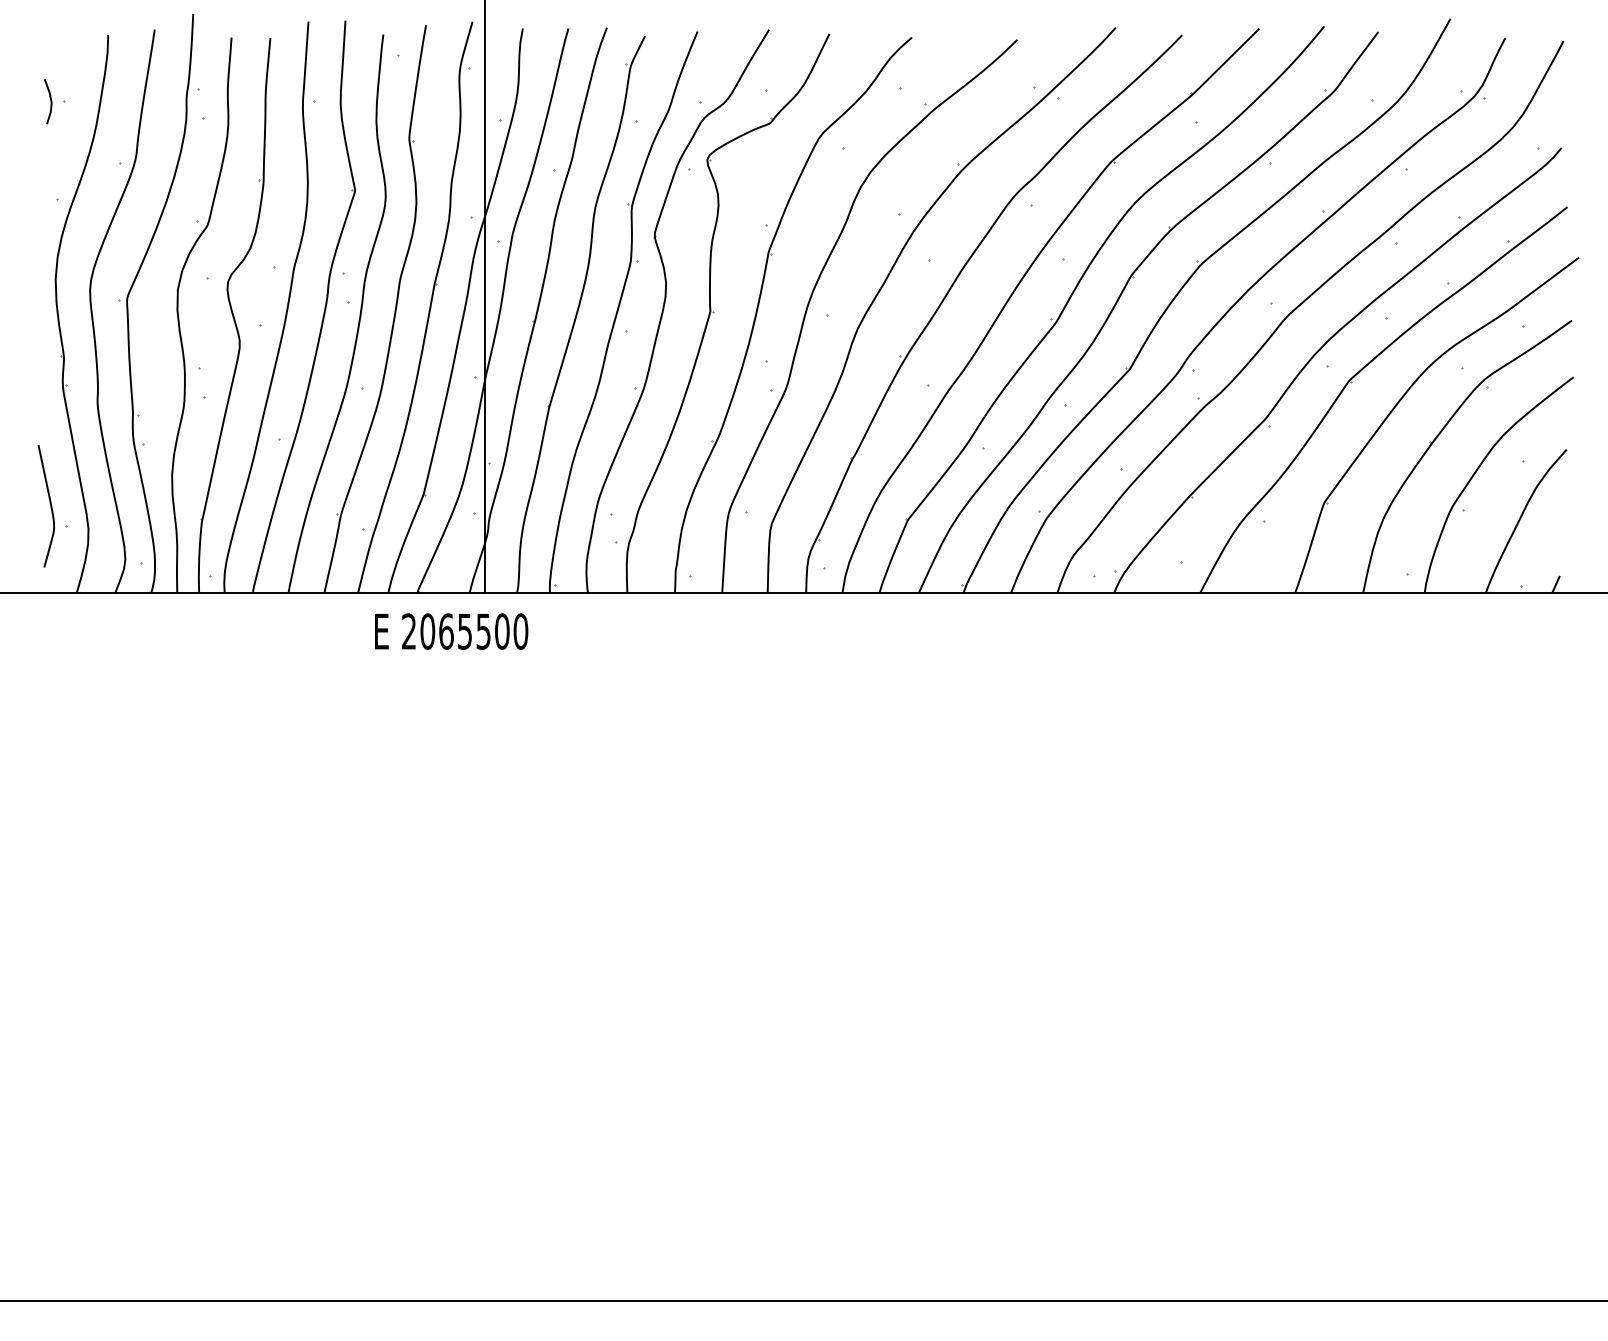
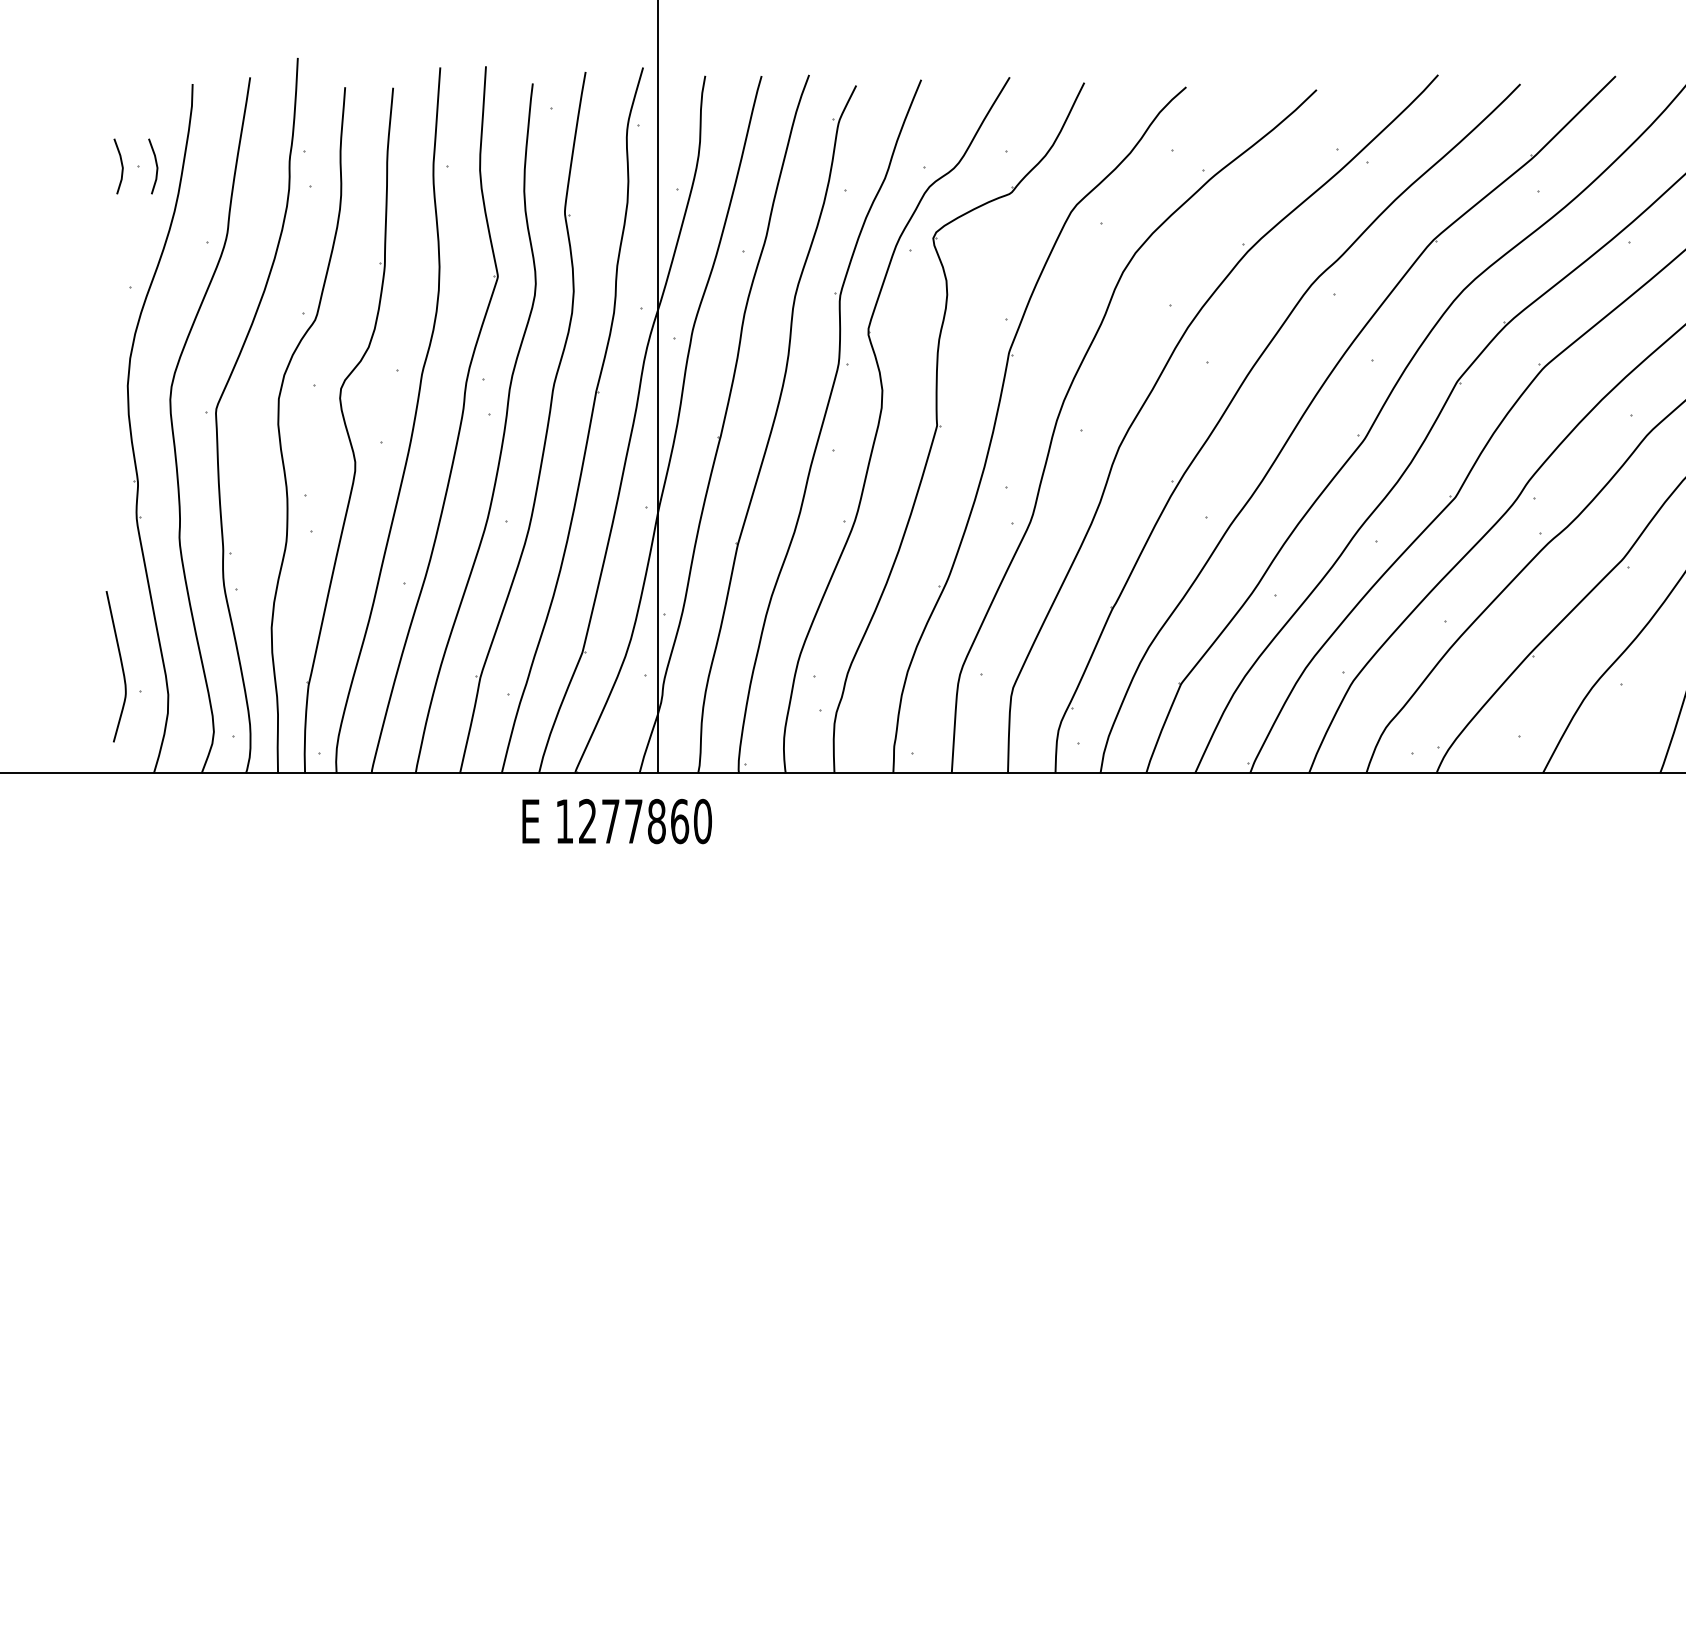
line: (78, 101) -> (155, 166), added
text: (455, 631) -> (622, 821), 2065500 -> 1277860

